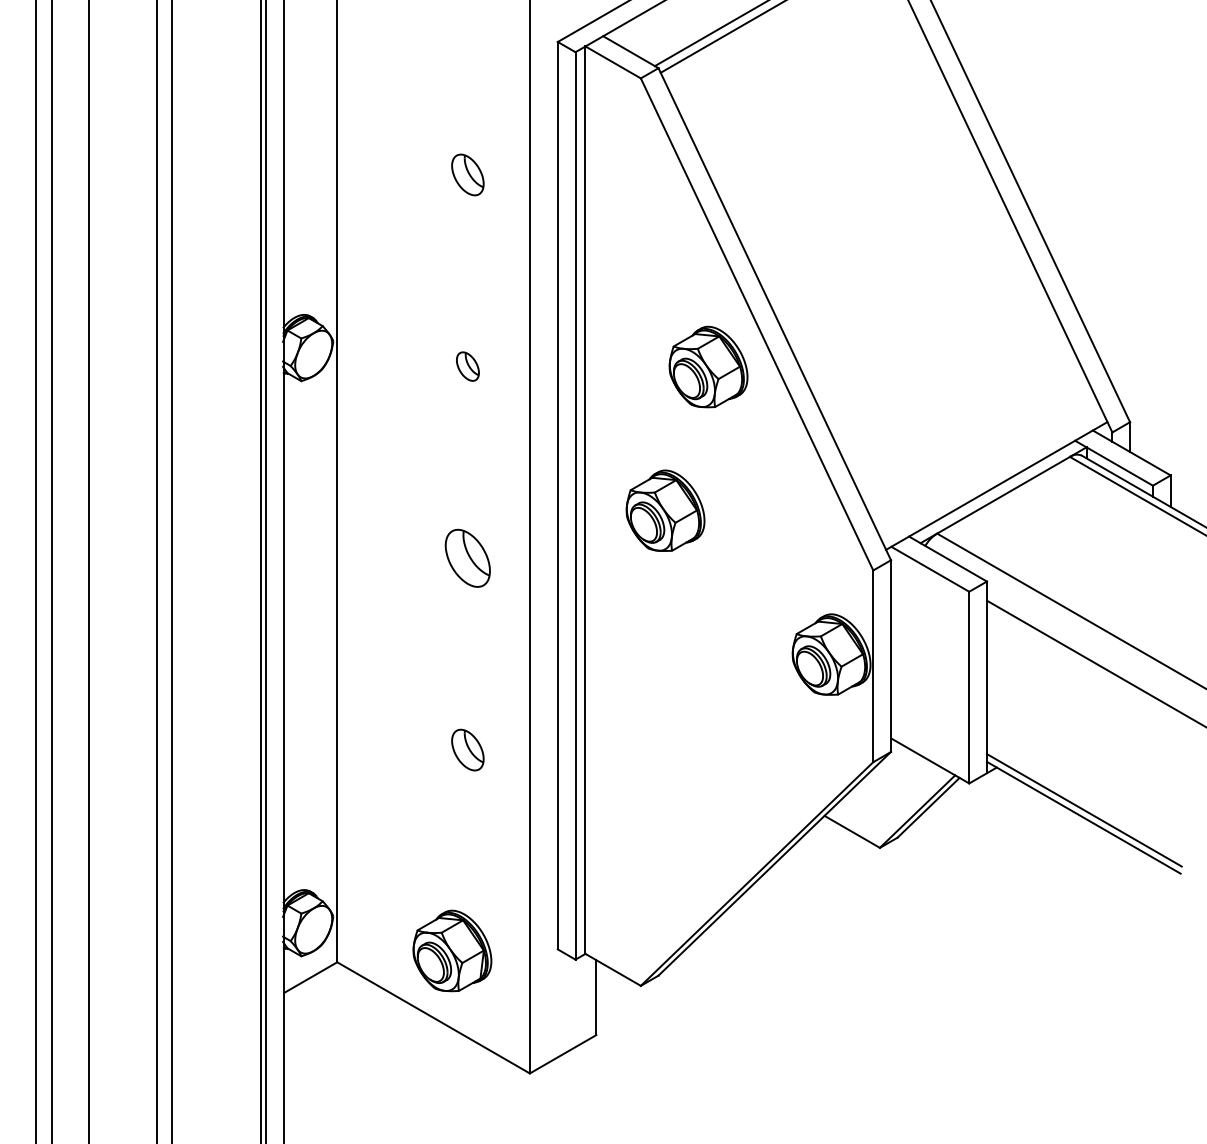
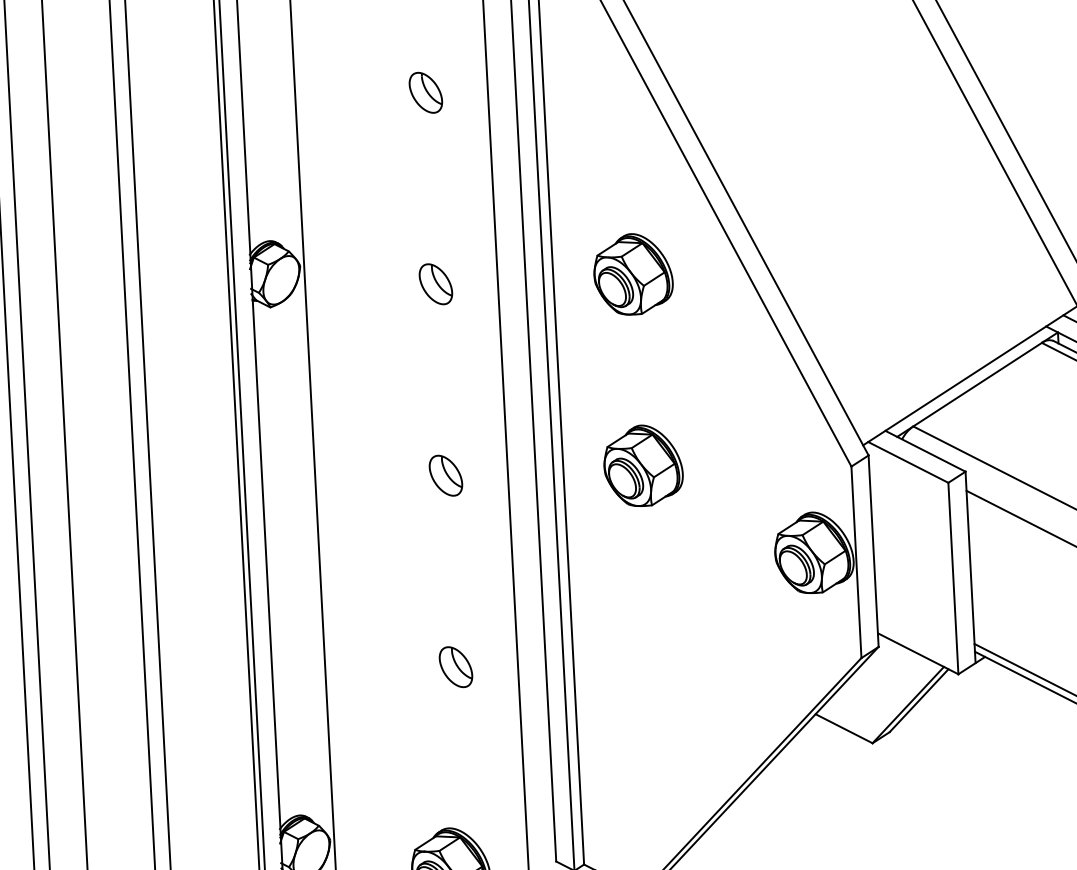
part: (467, 366) -> (435, 284), size x1.43
part: (708, 366) -> (633, 273), moved
part: (665, 510) -> (643, 465), moved
part: (467, 558) -> (445, 475), size x0.71

